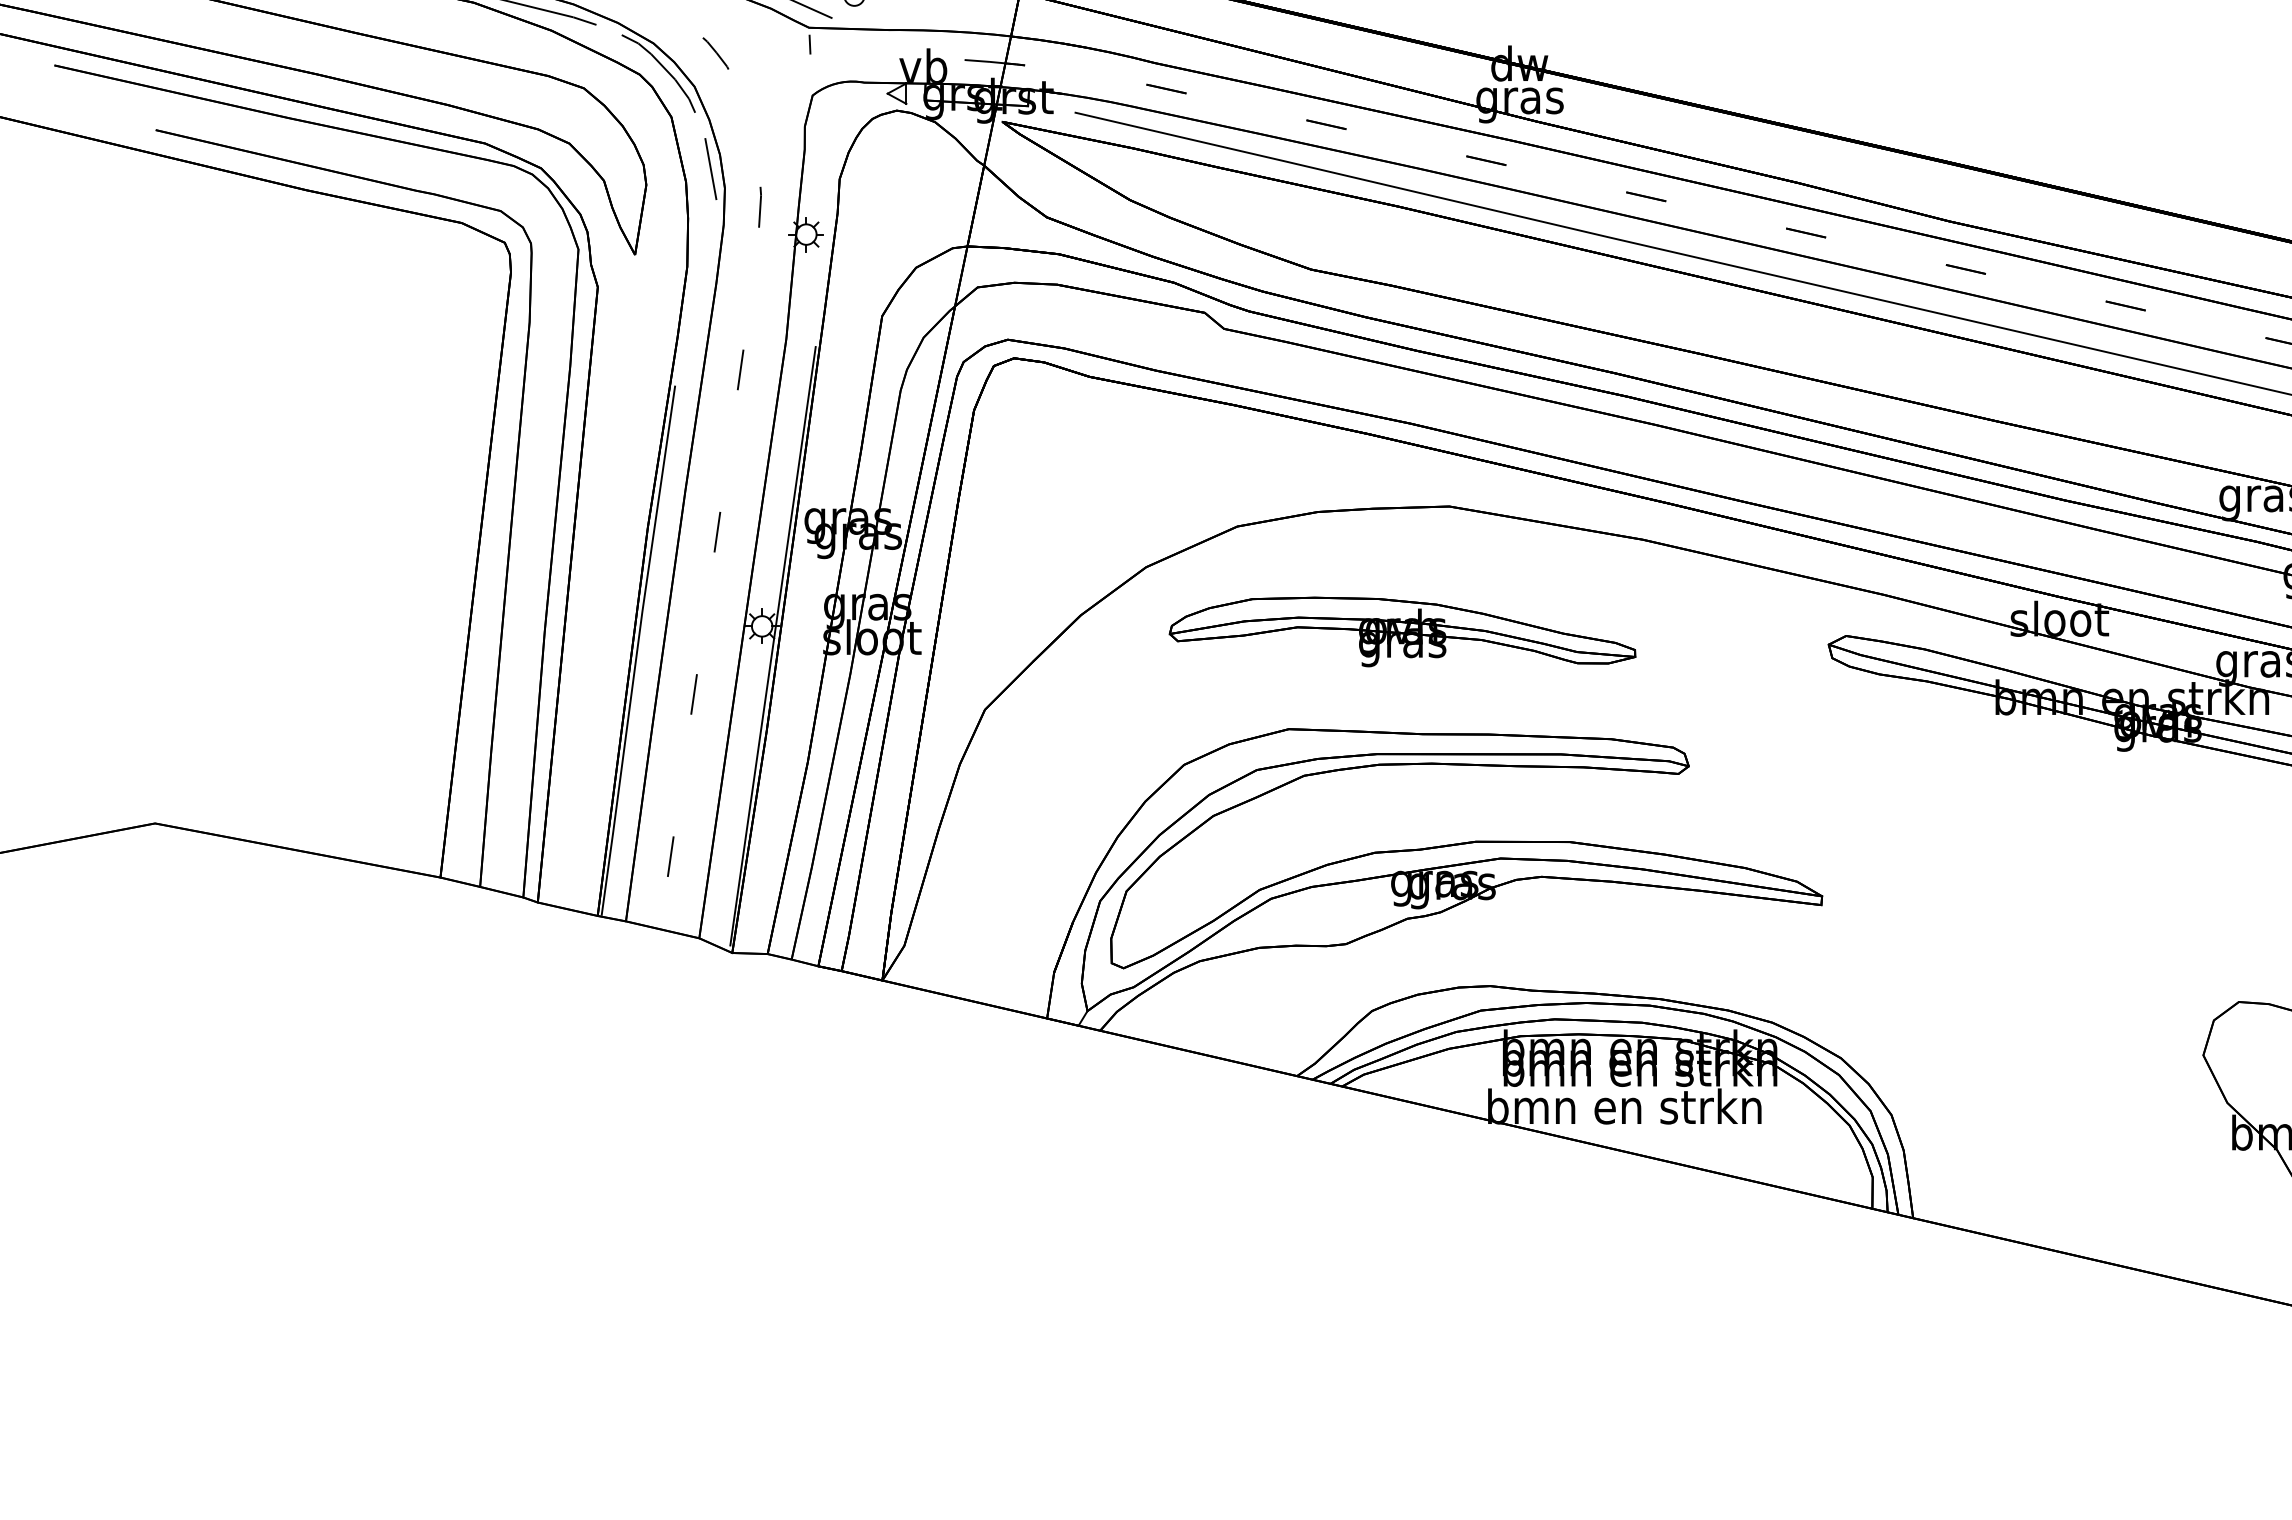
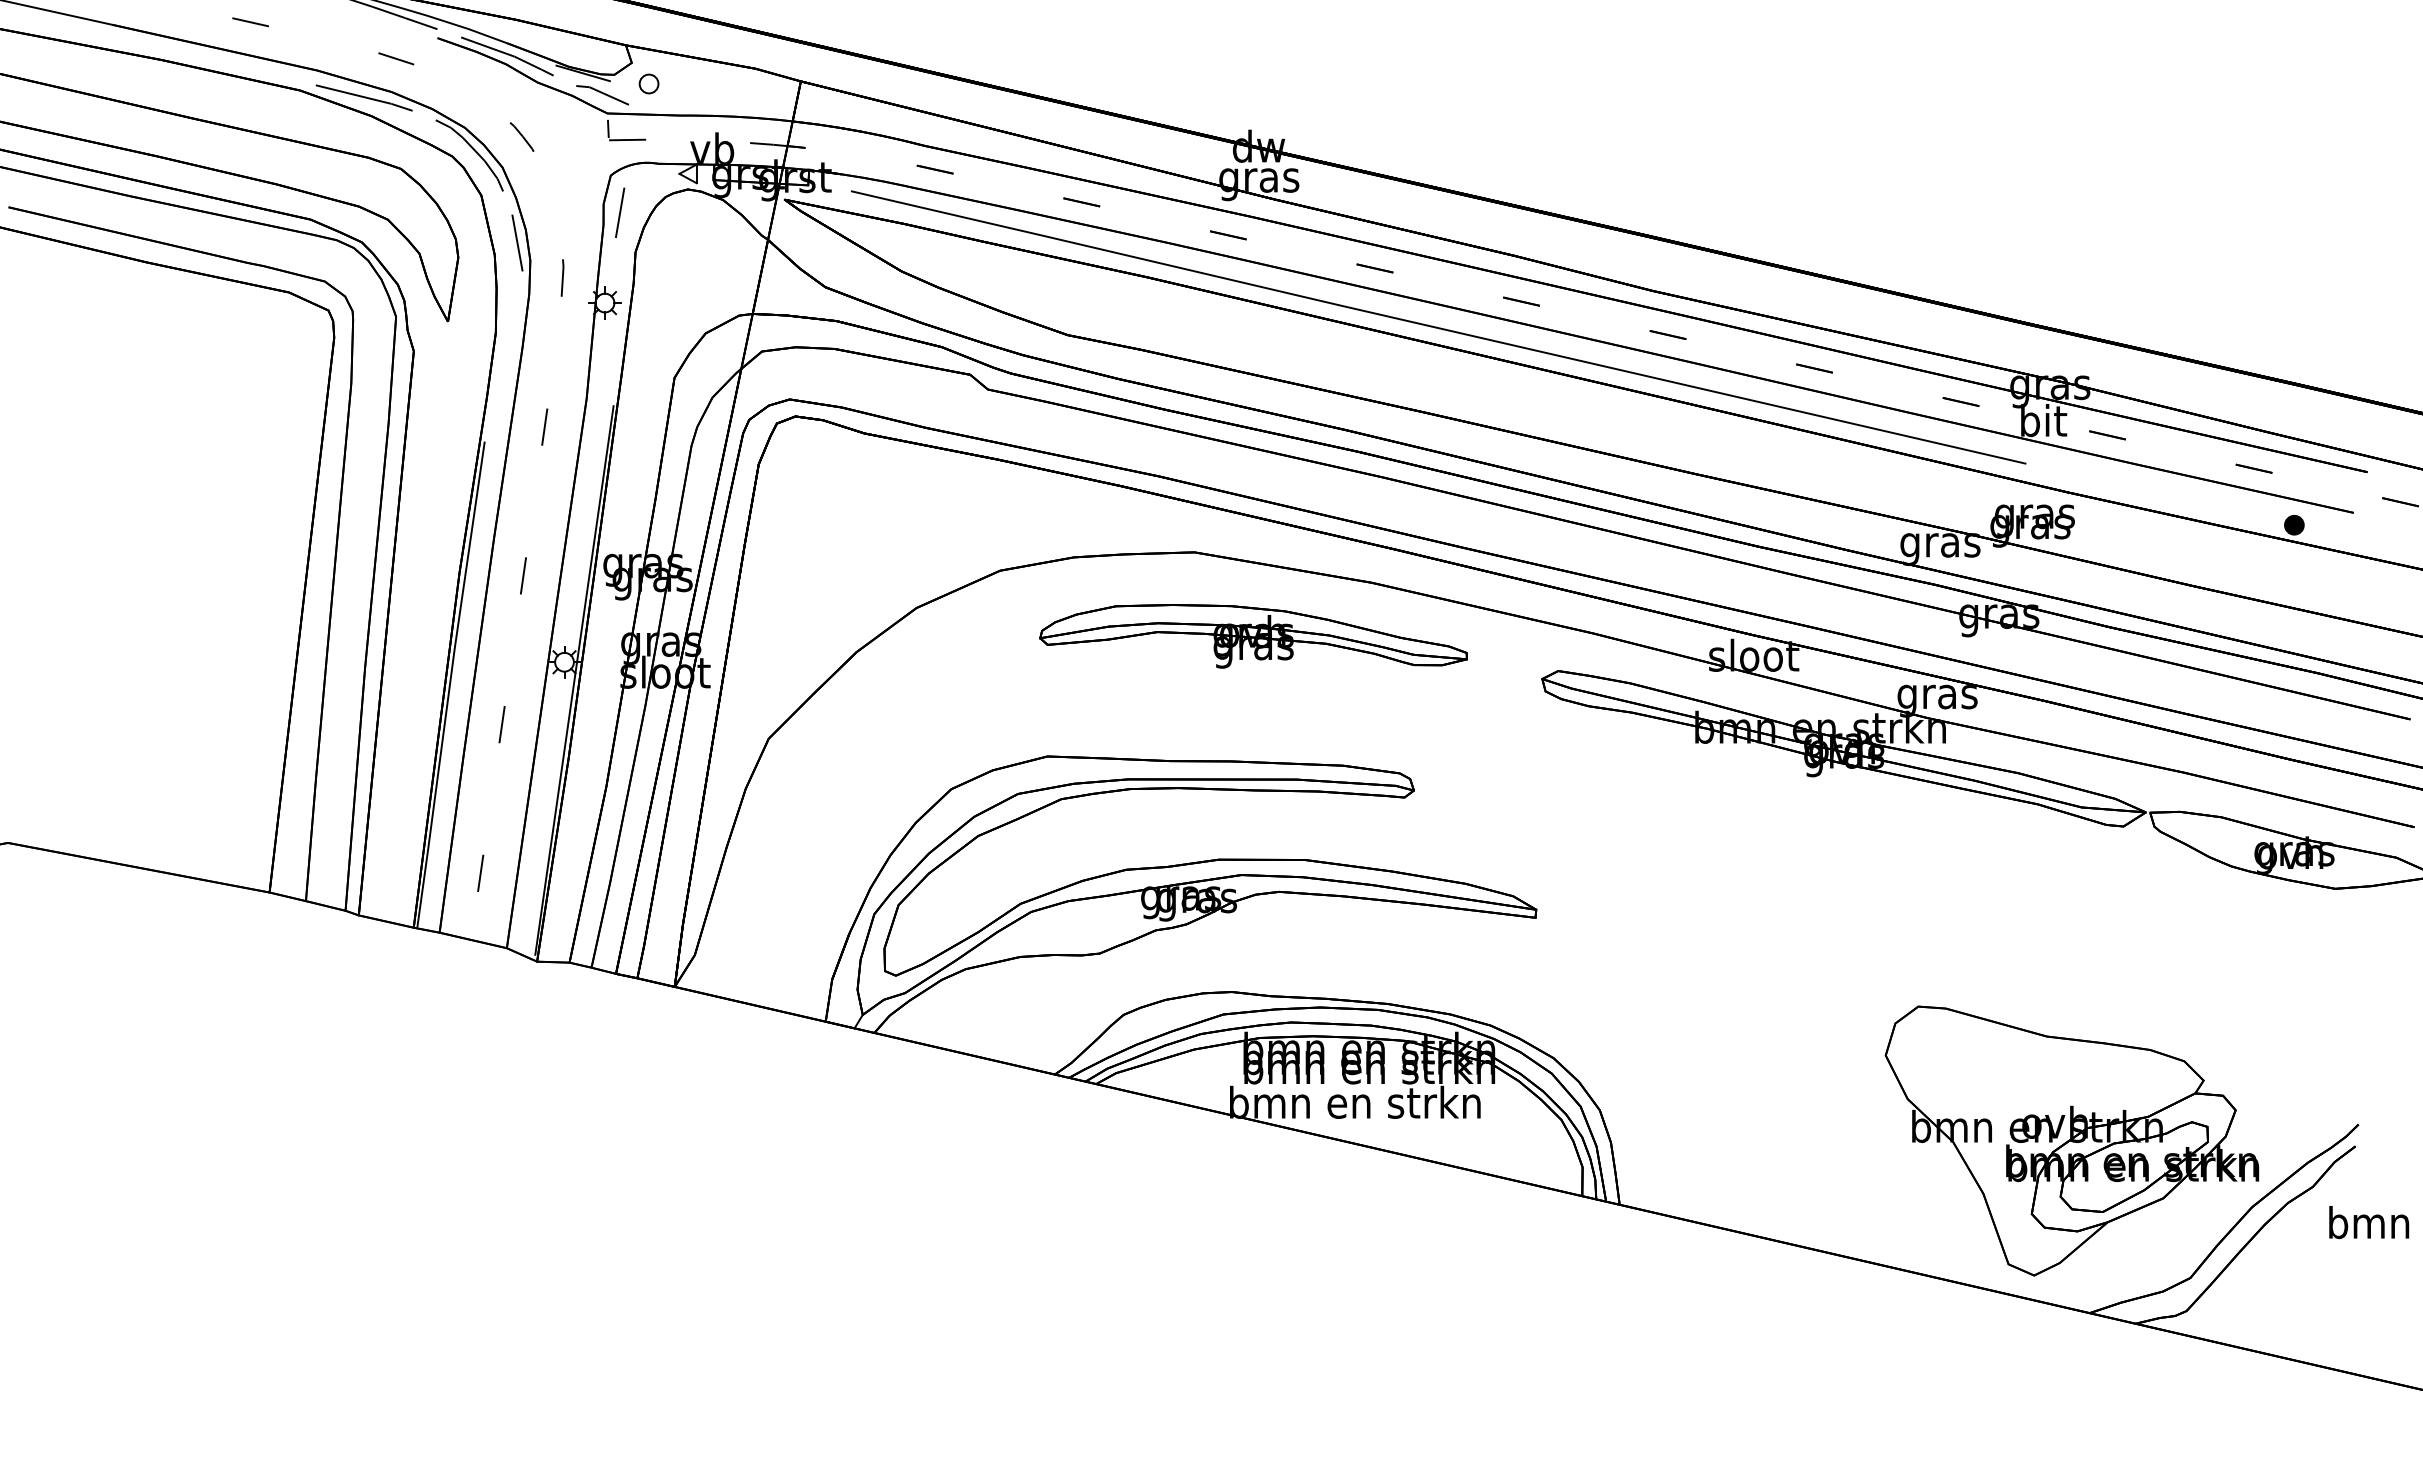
line: (830, 56) -> (627, 139), added
line: (823, 135) -> (620, 212), added
part: (1402, 632) -> (1253, 636), moved

